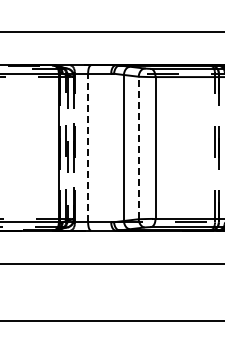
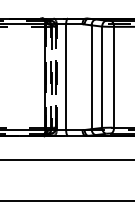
line: (88, 147) -> (66, 76), dashed -> solid
line: (138, 147) -> (101, 76), dashed -> solid

